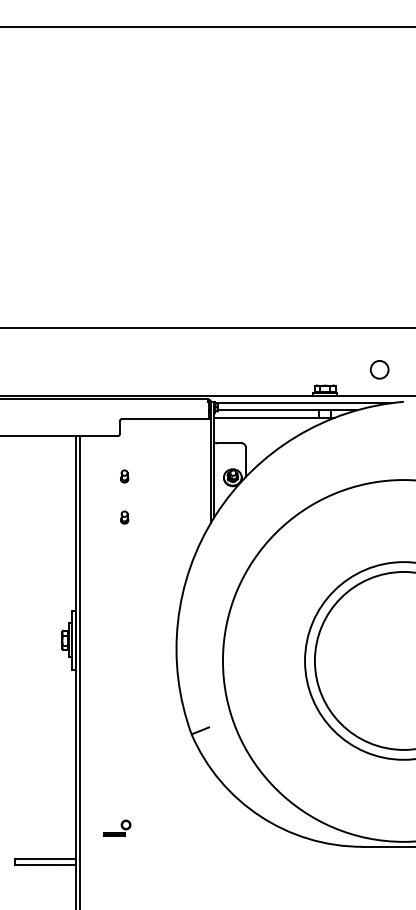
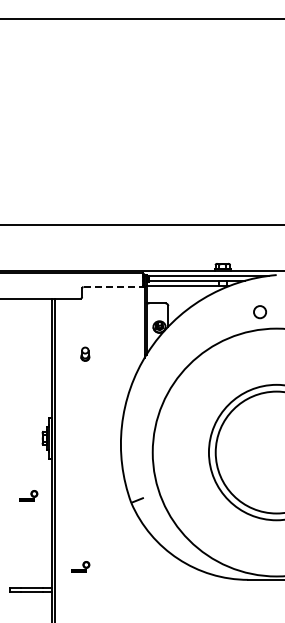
circle: (378, 370) -> (259, 312), moved
line: (165, 419) -> (113, 287), solid -> dashed
part: (124, 476) -> (85, 326), removed
part: (124, 517) -> (85, 354), size x1.6
part: (41, 723) -> (28, 495), added

